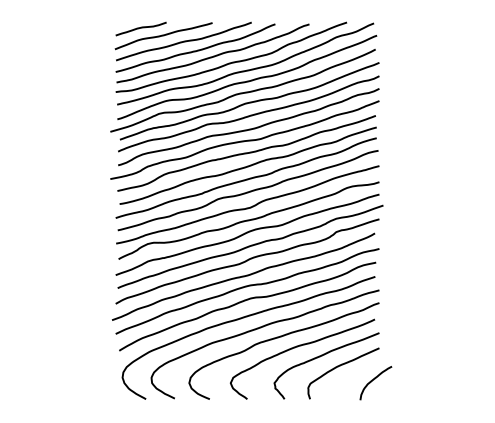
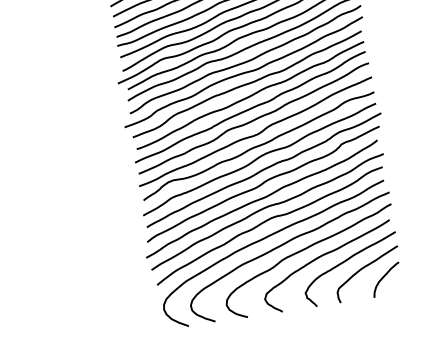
curve: (373, 380) -> (383, 277), moved

